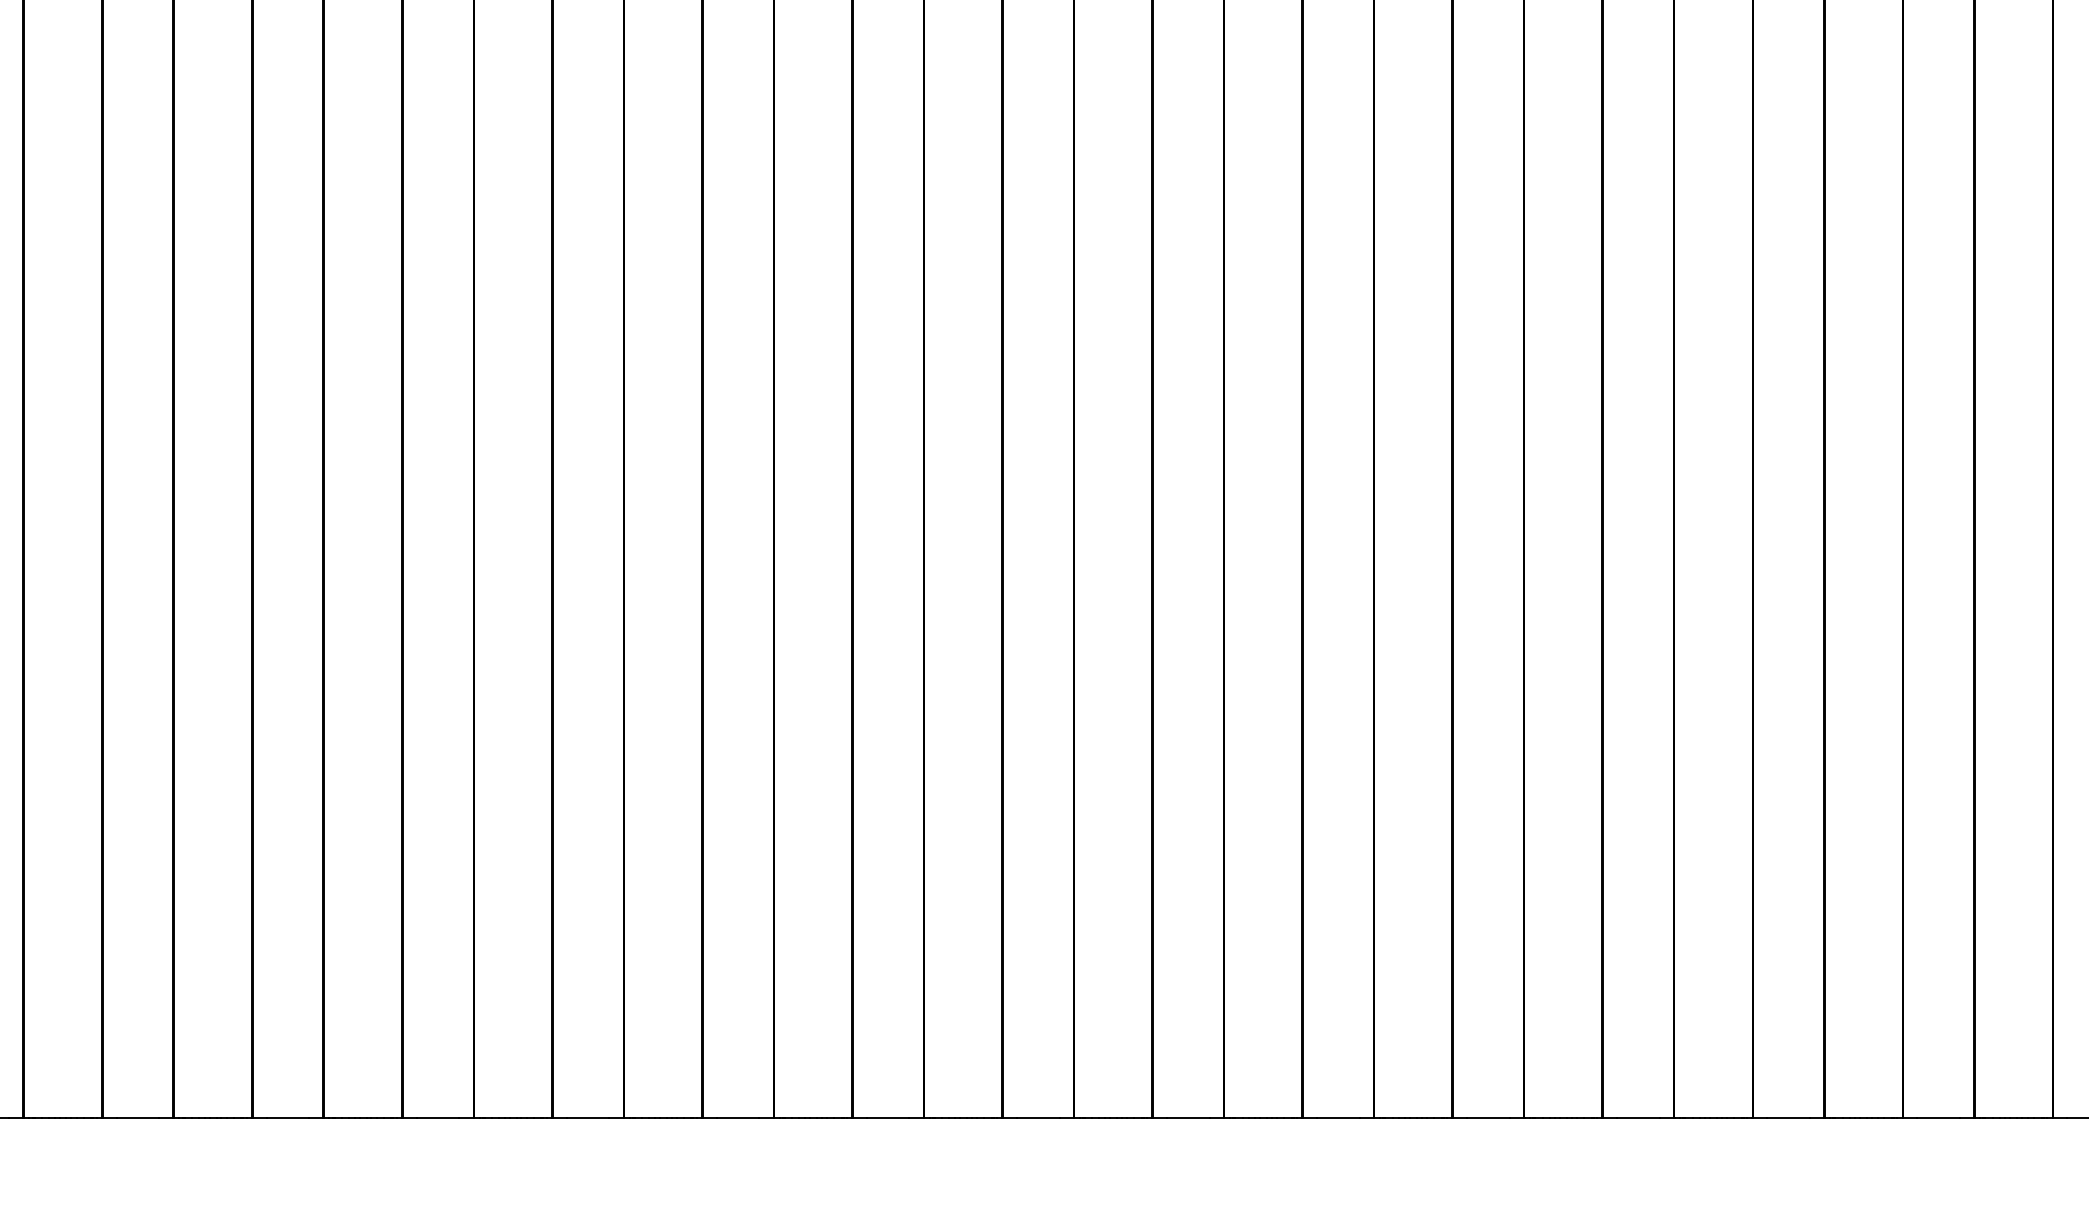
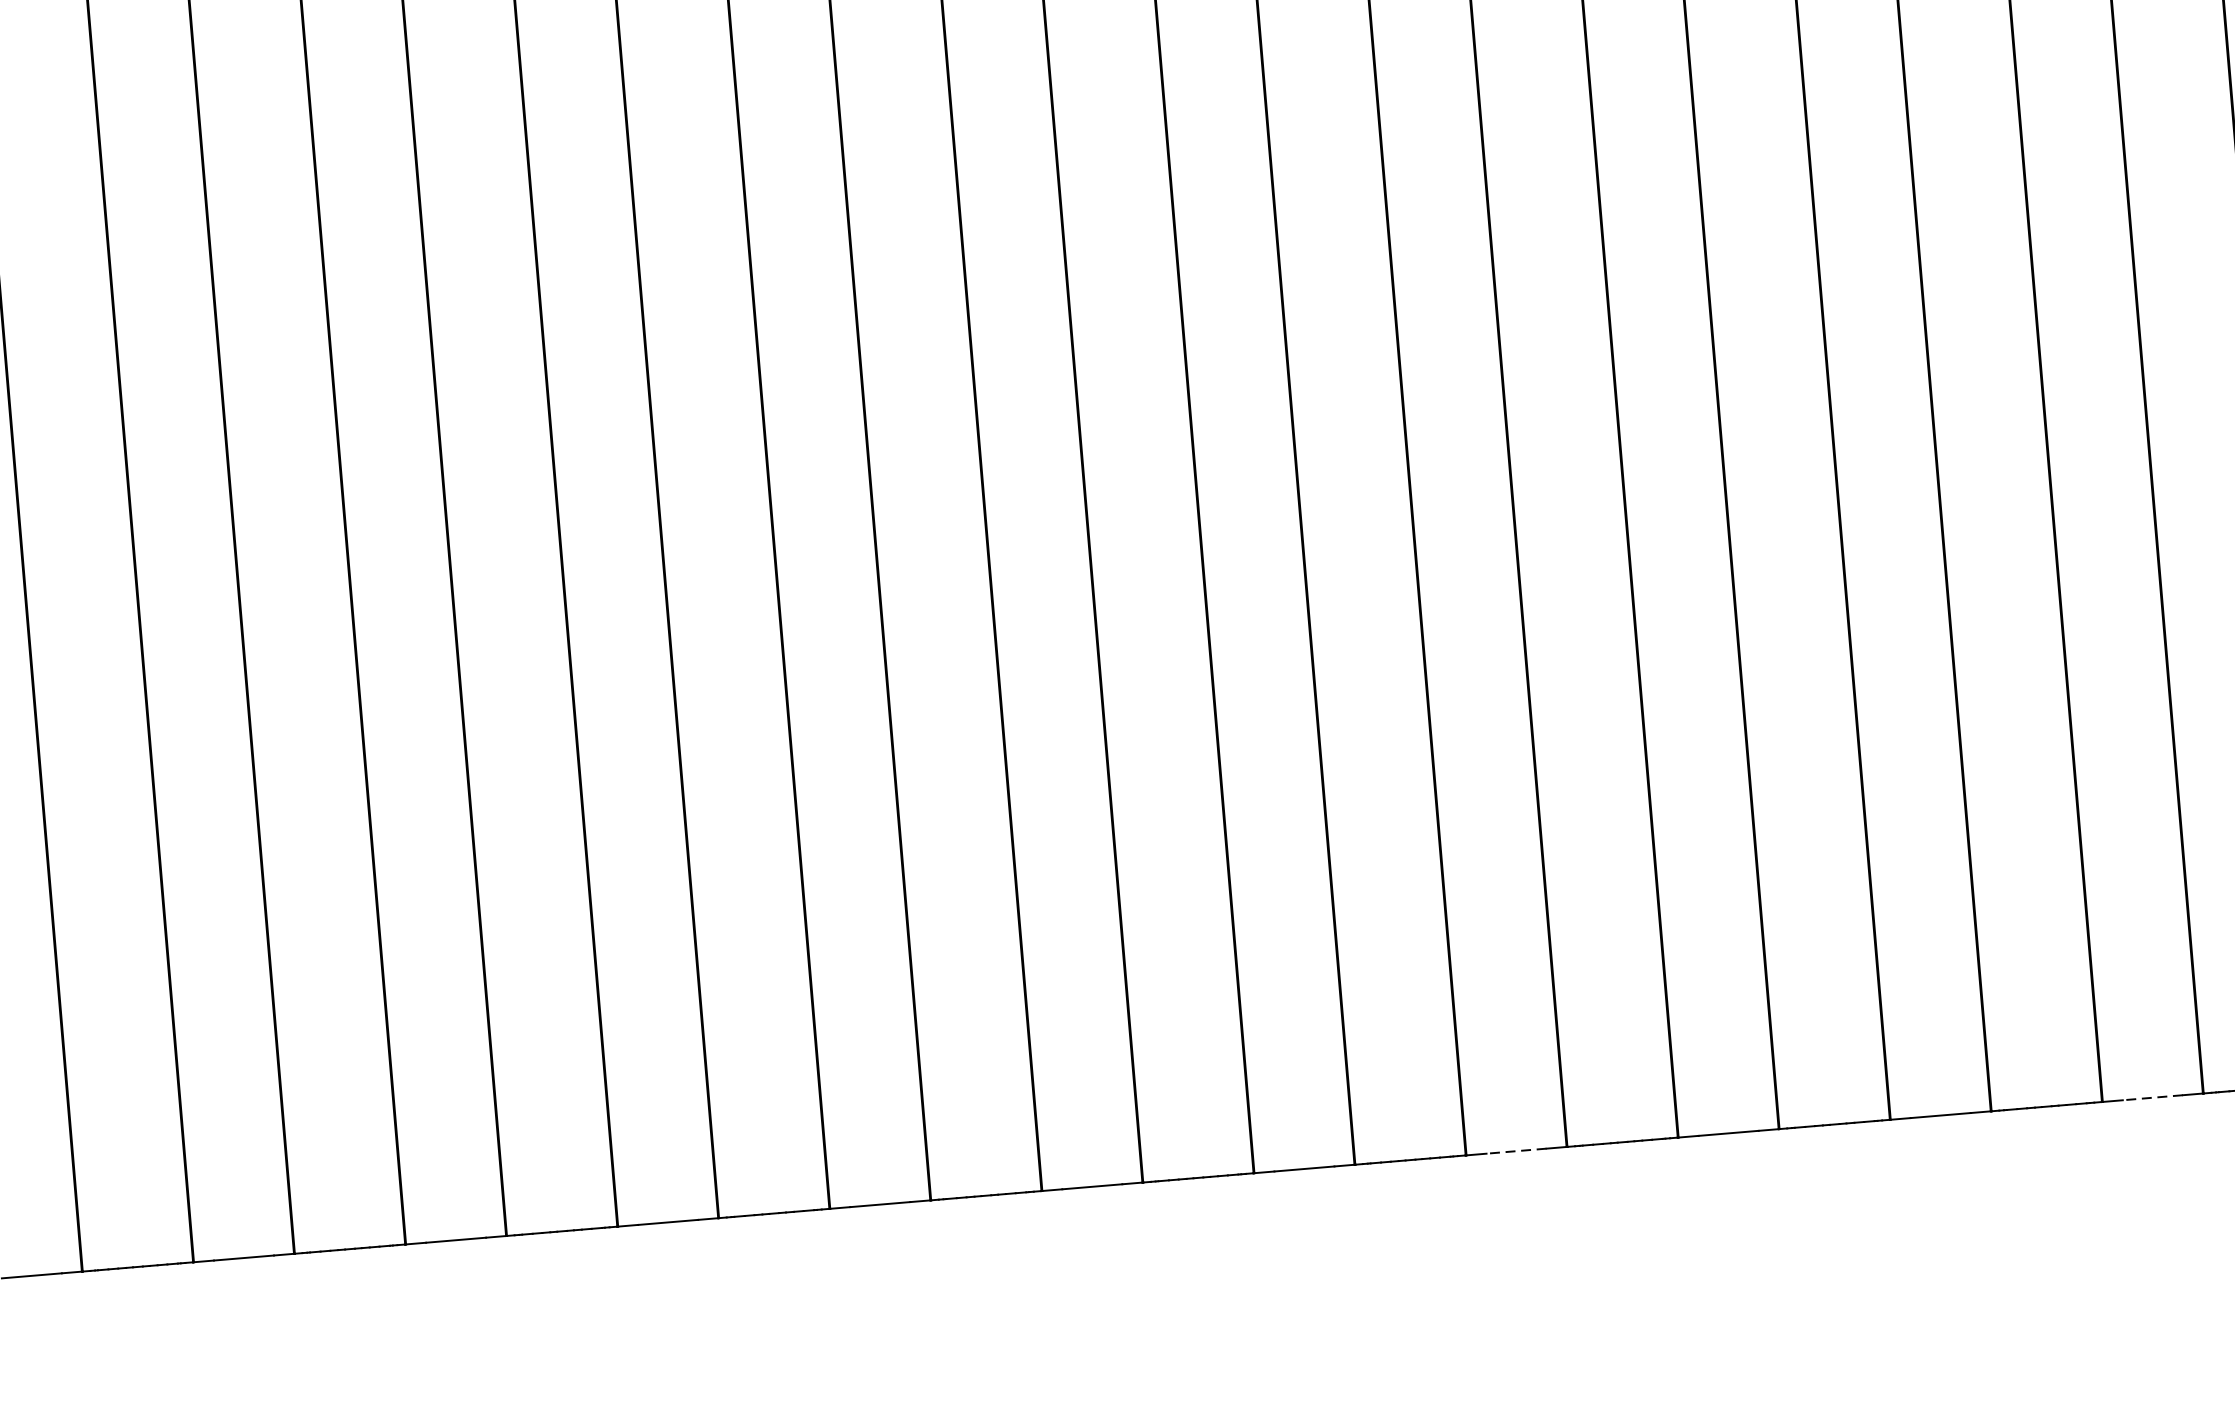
line: (1037, 1118) -> (1515, 1151), solid -> dashed
line: (1487, 1118) -> (2151, 1097), solid -> dashed

